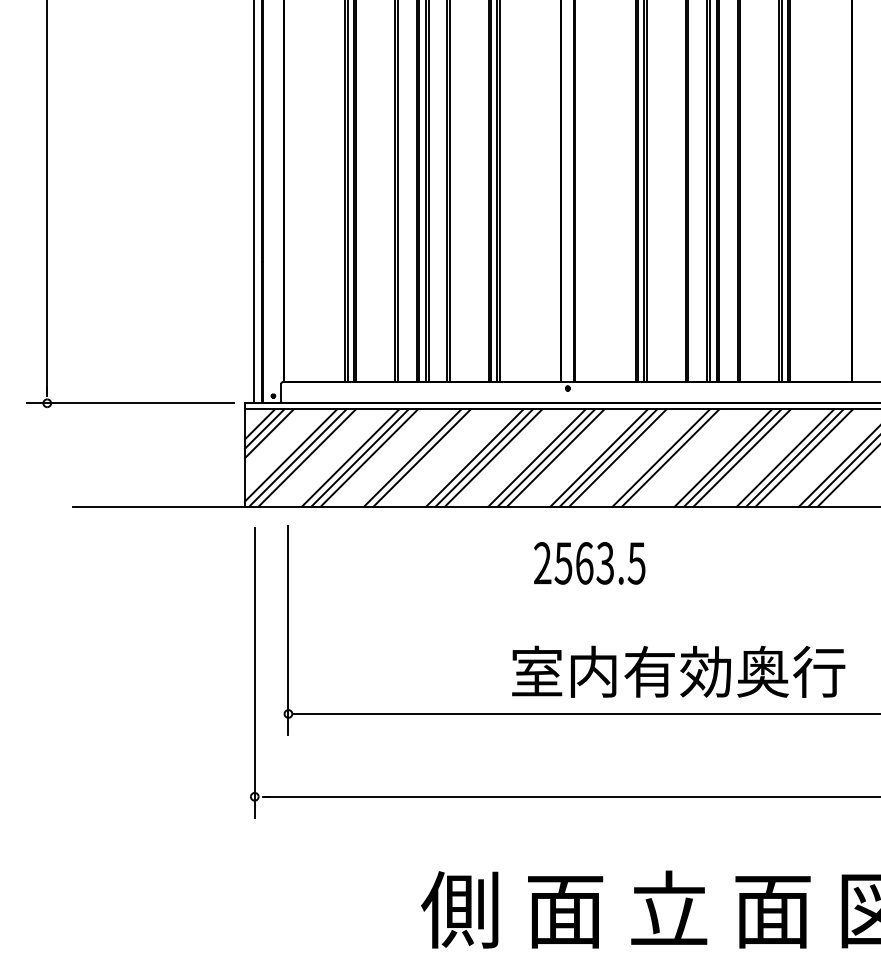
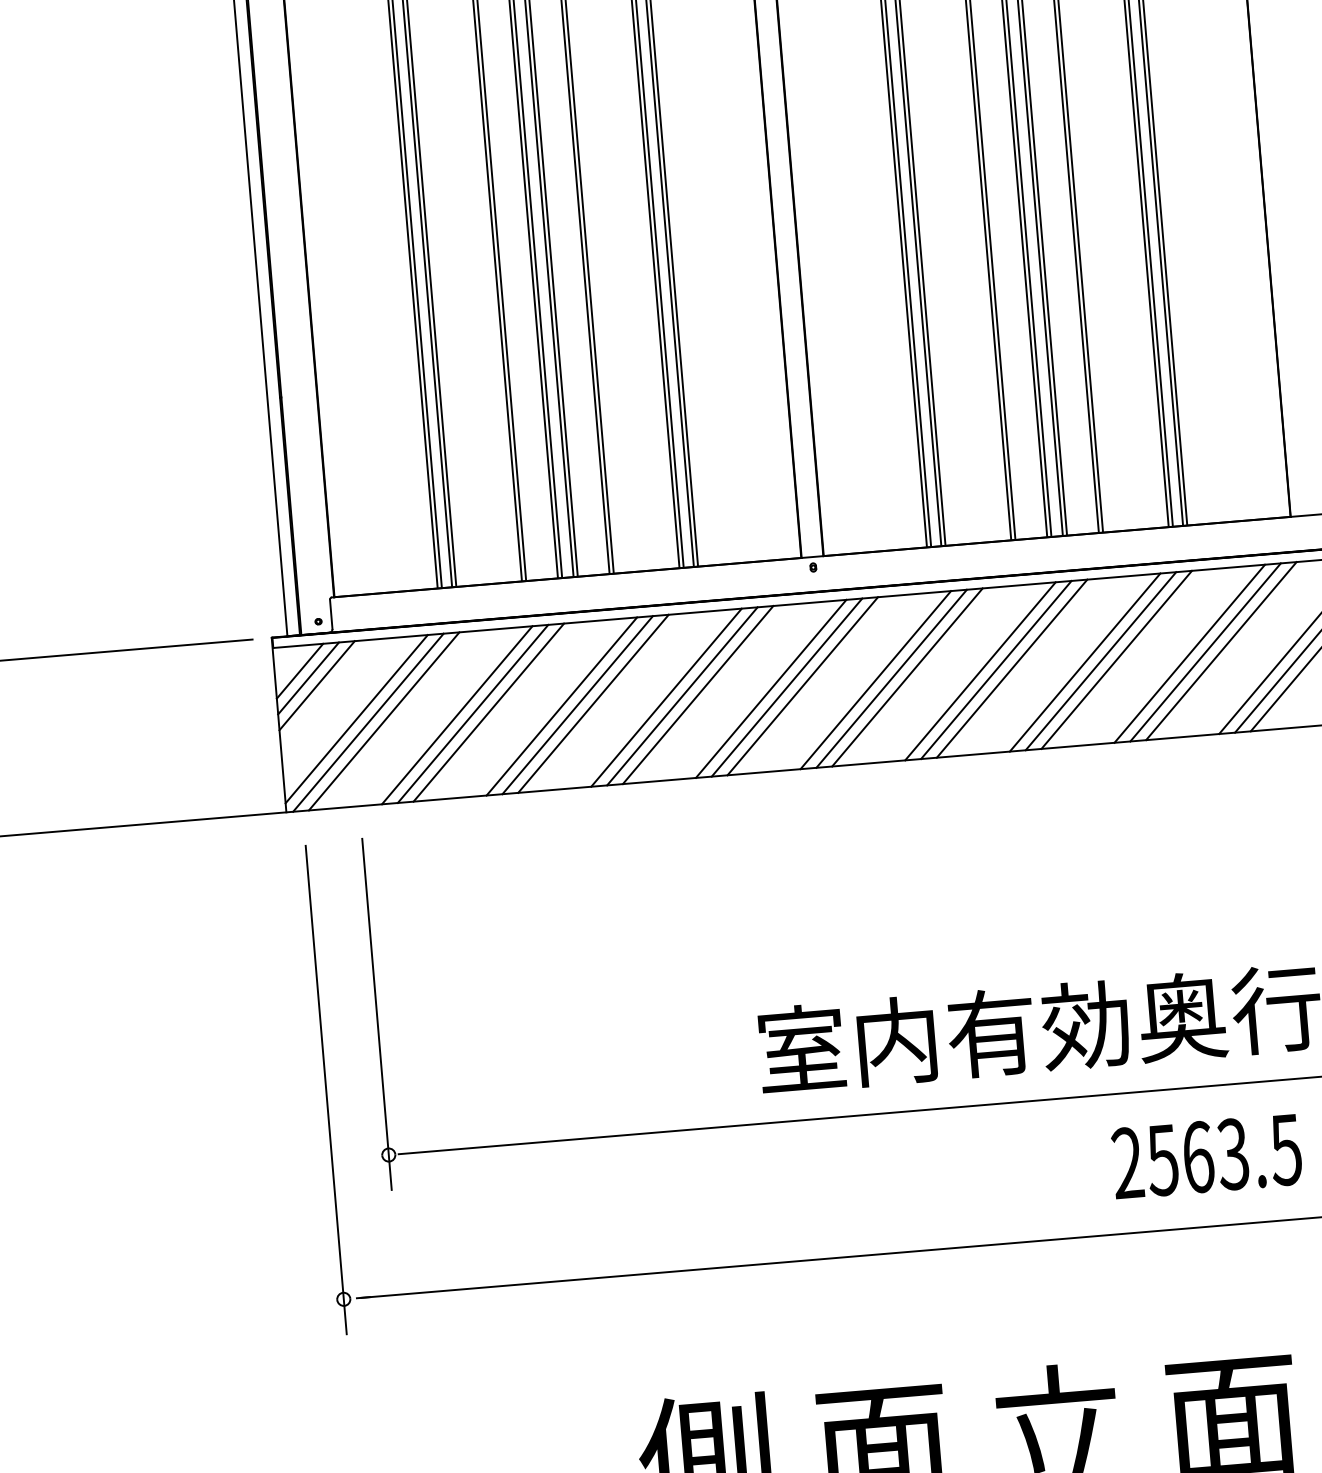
line: (431, 457) -> (593, 702), added
line: (679, 457) -> (1011, 667), added
text: (589, 563) -> (1206, 1156), moved

